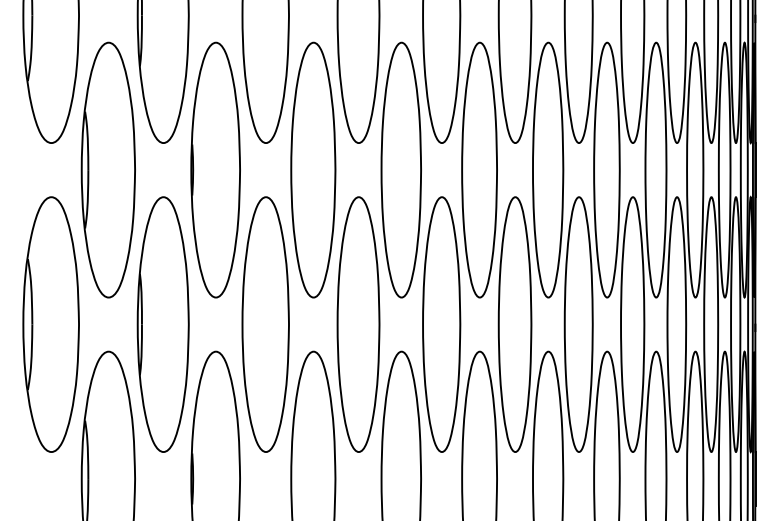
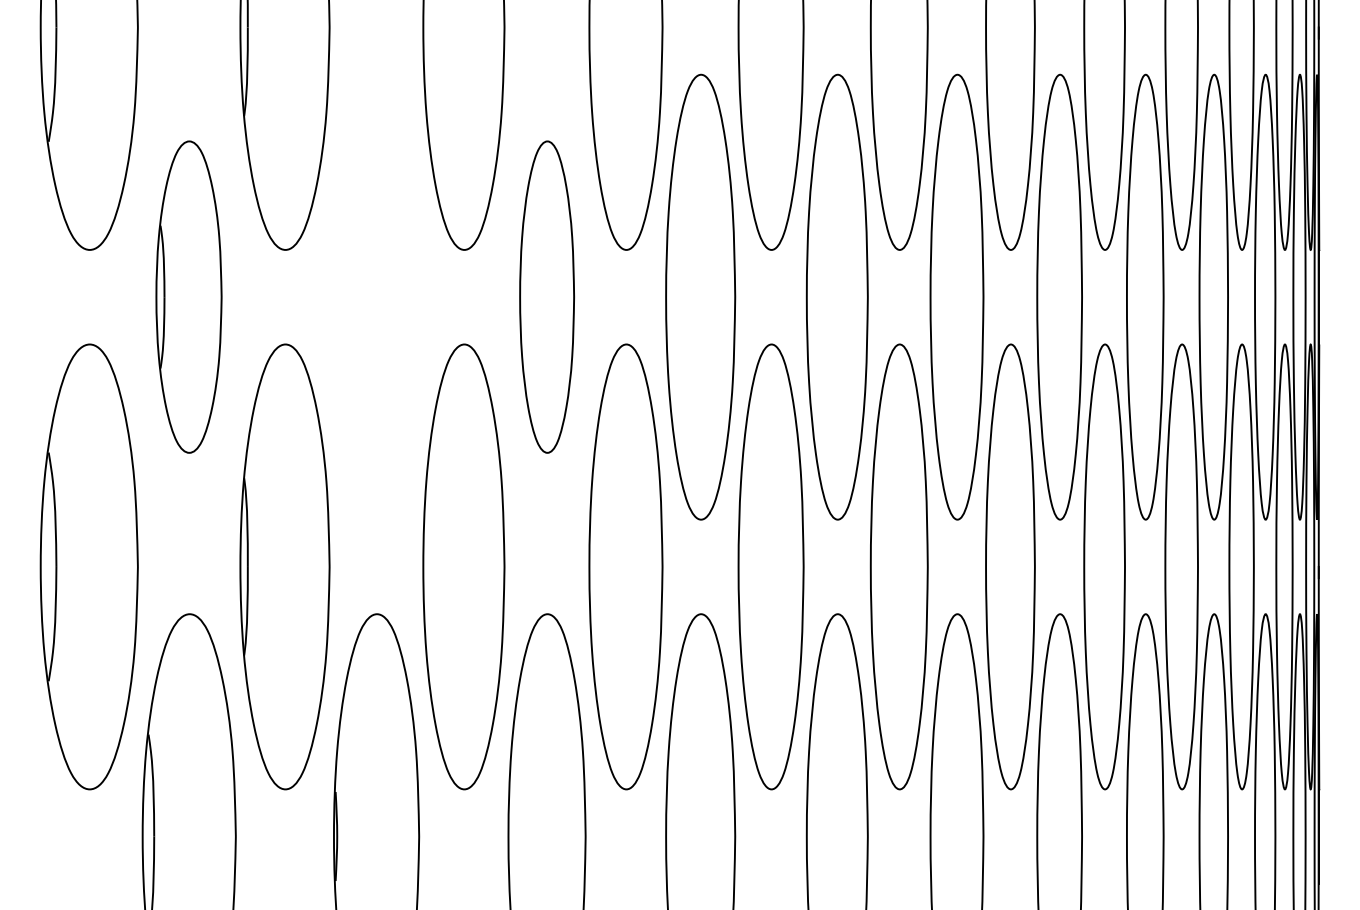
part: (107, 169) -> (187, 296), size x0.7
part: (215, 169) -> (376, 296), removed
part: (313, 169) -> (547, 296), size x0.7

